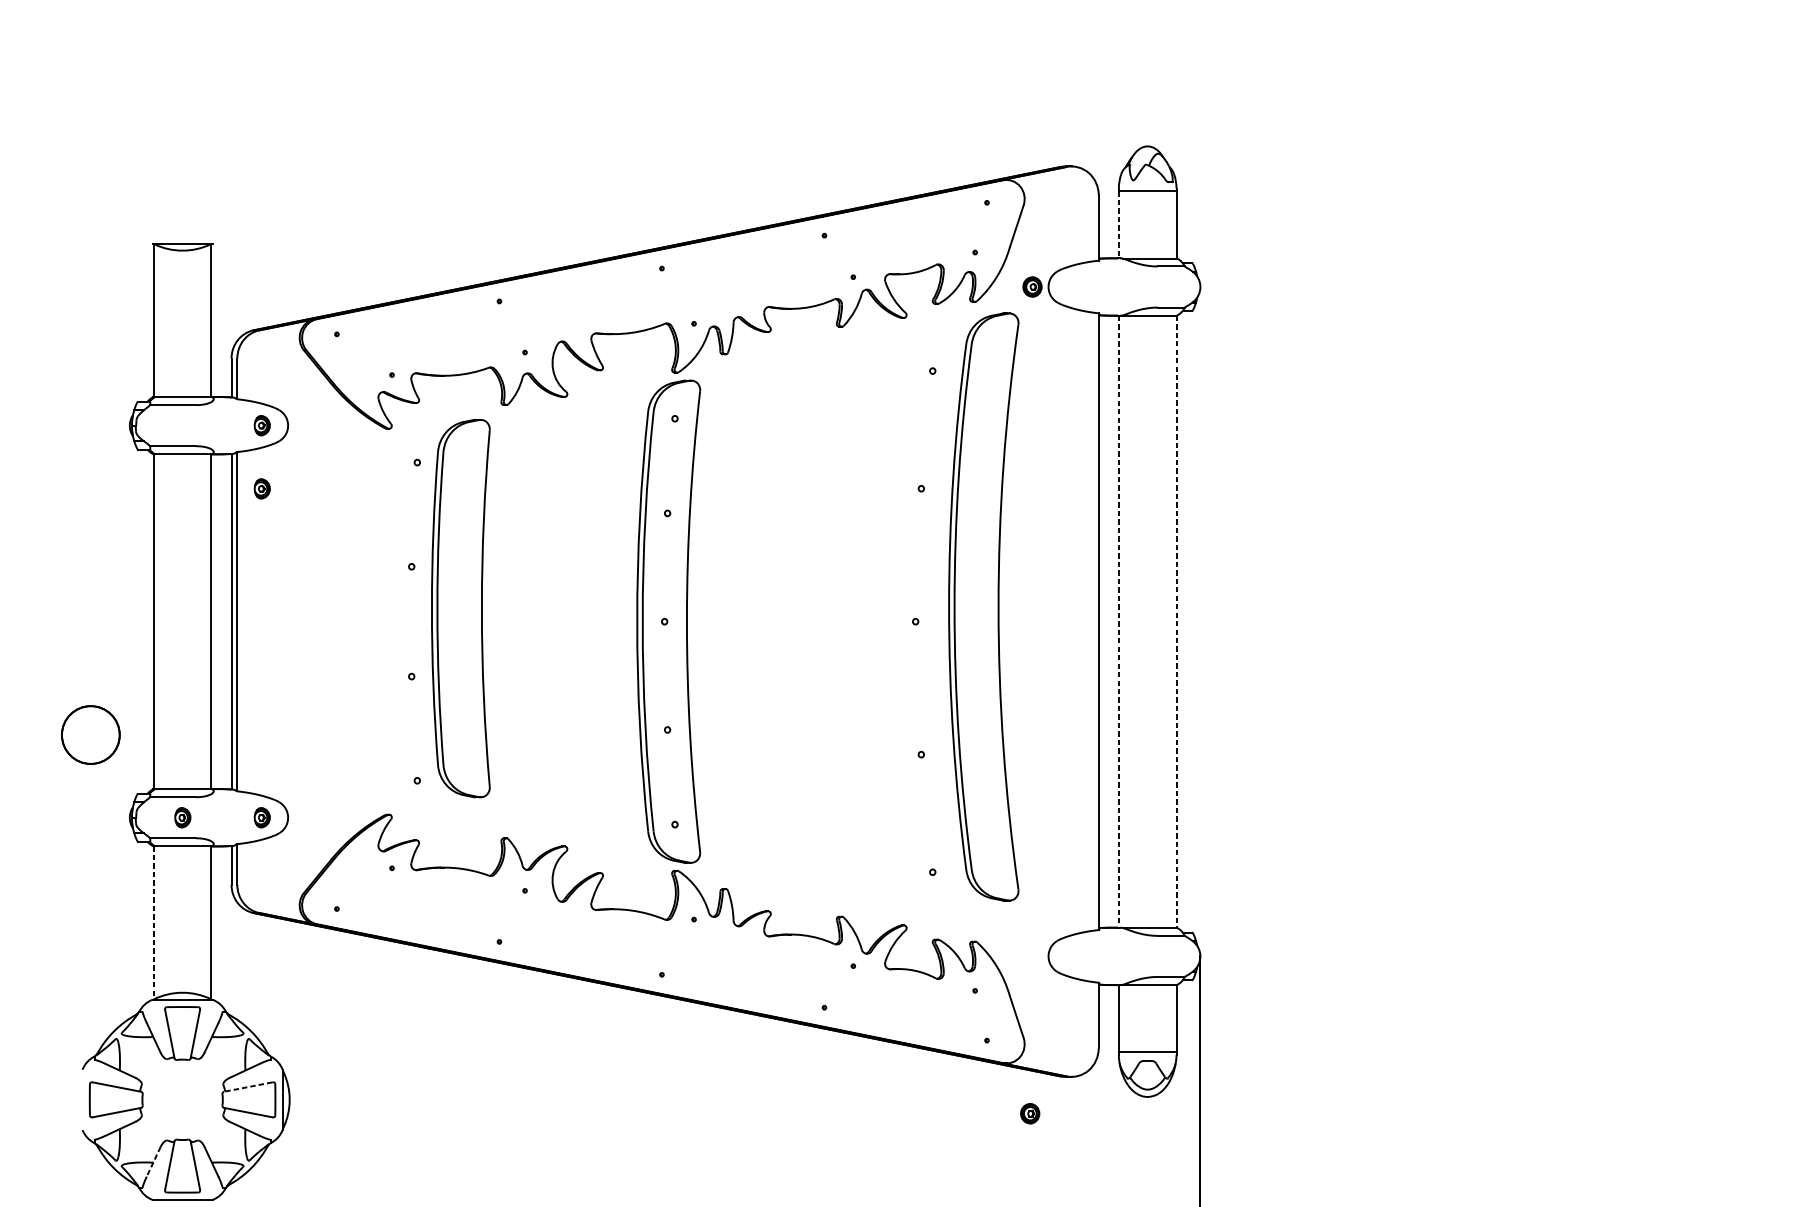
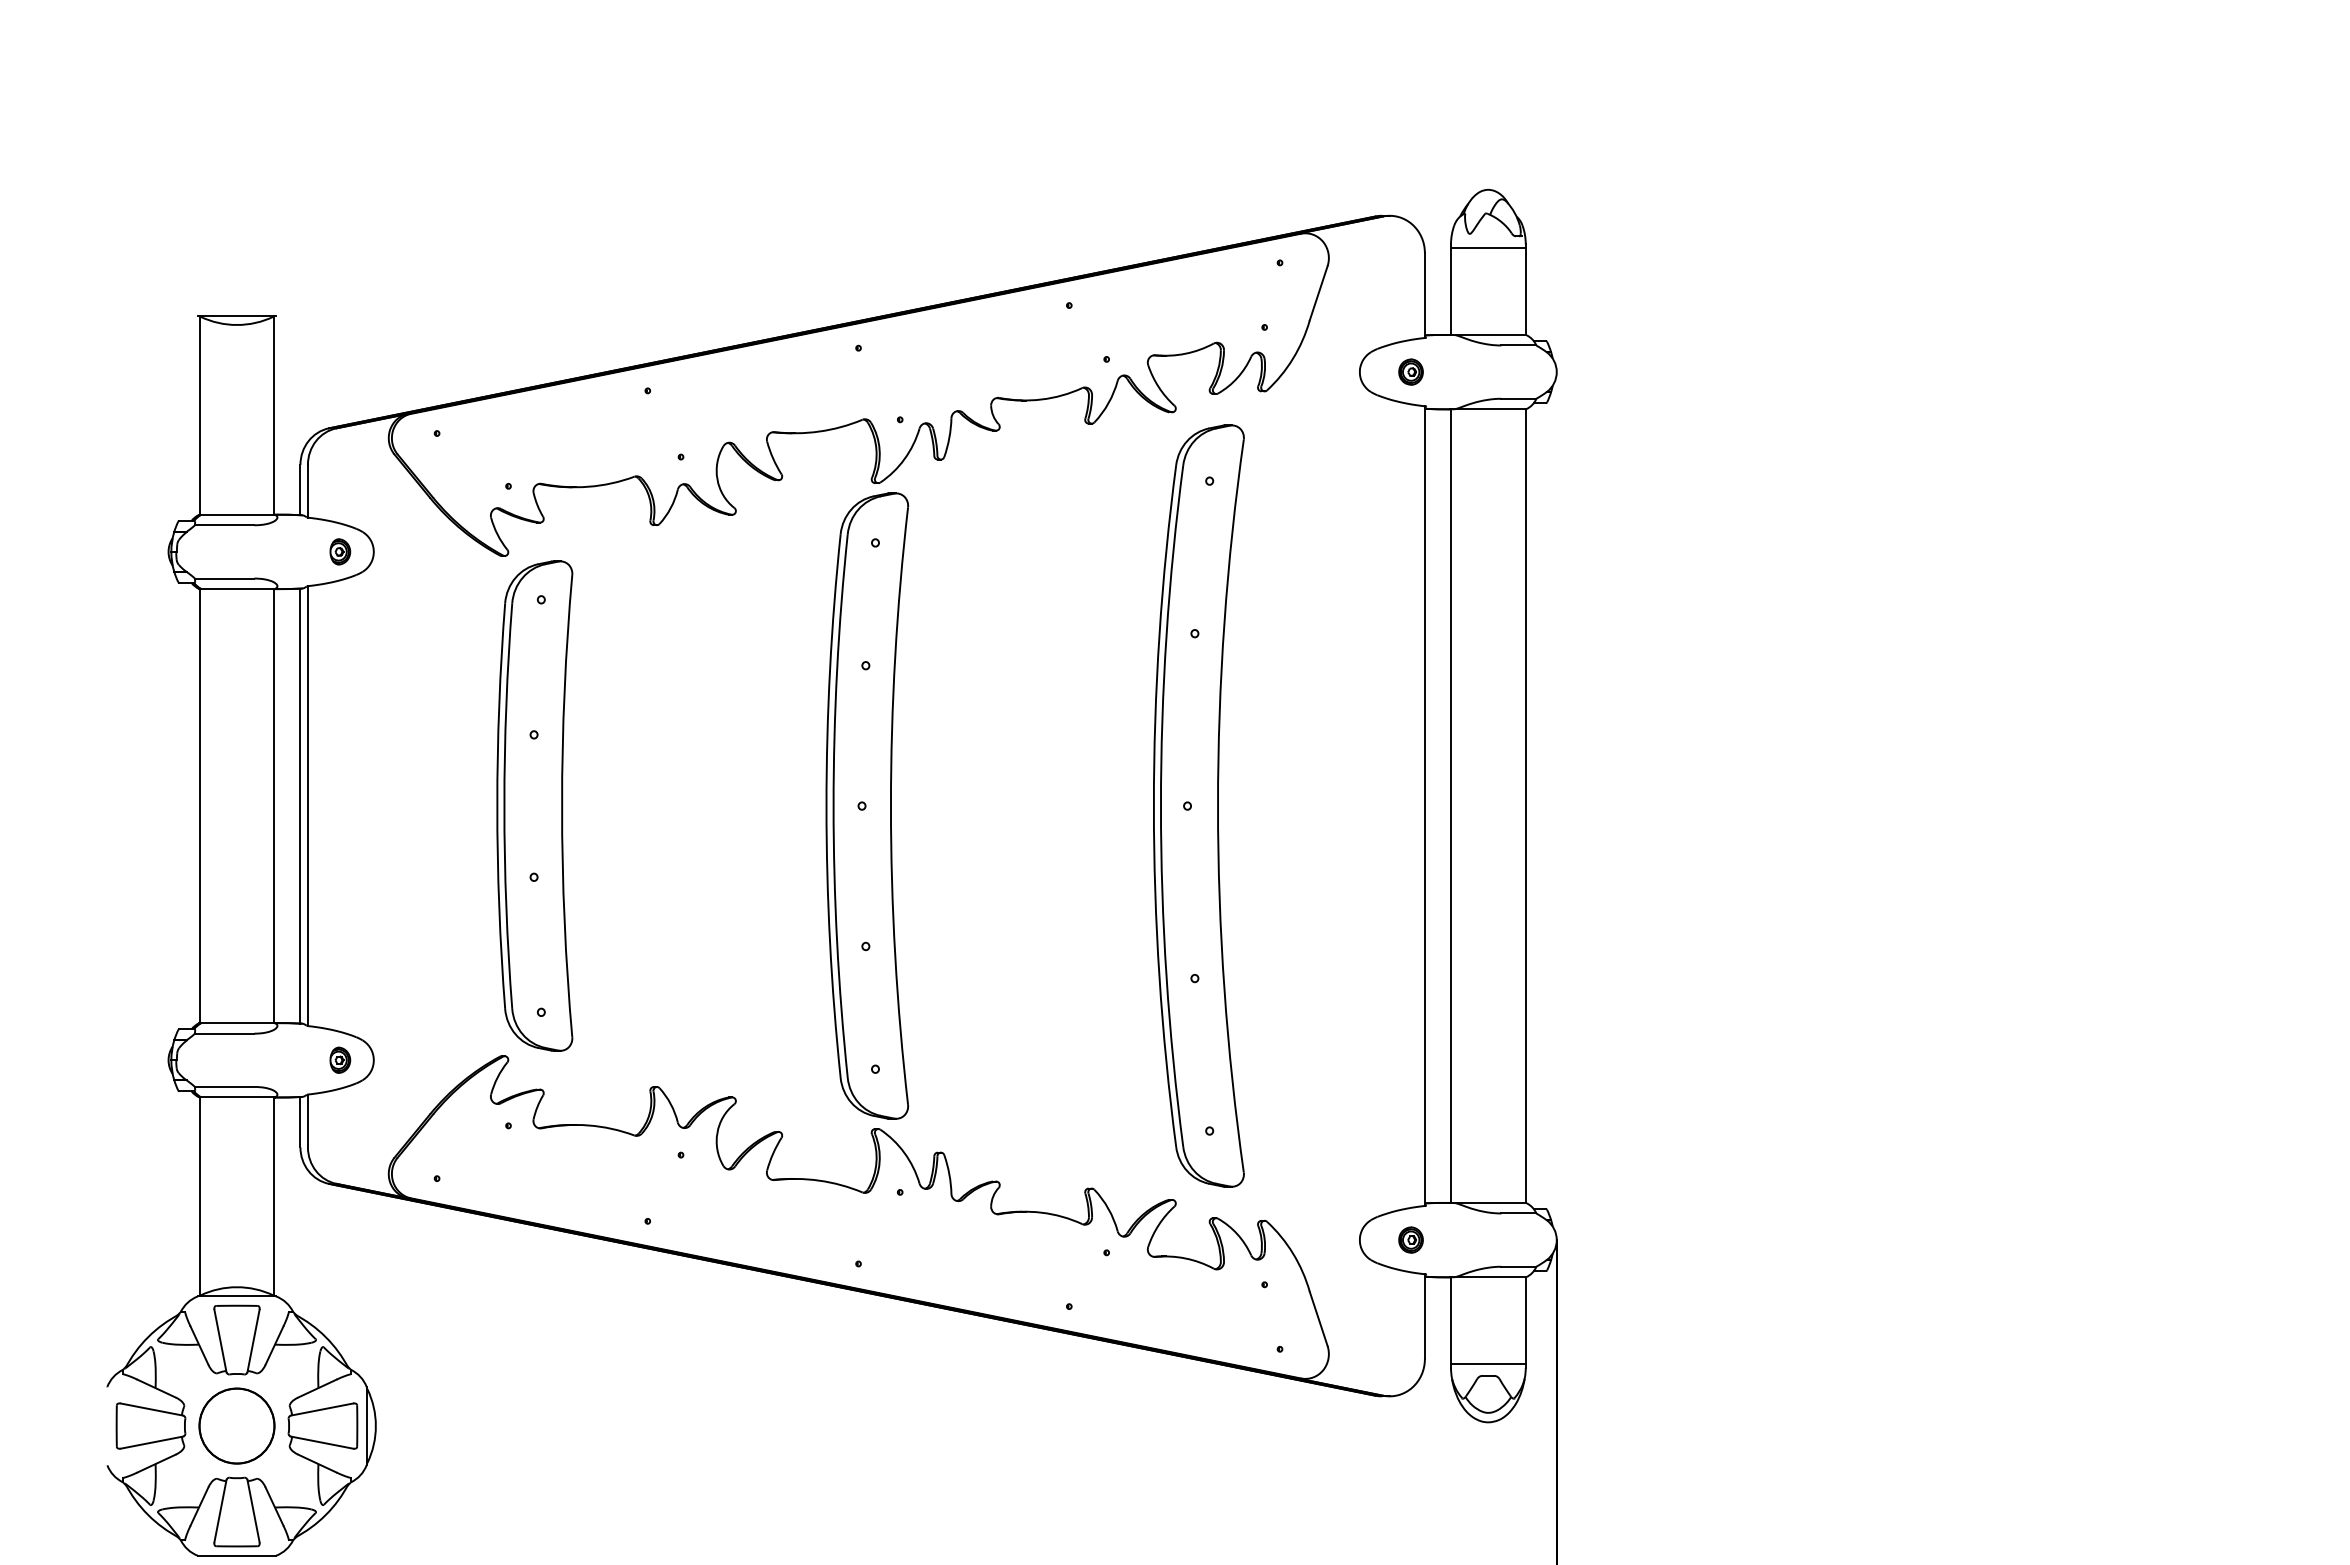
line: (1119, 225) -> (1451, 292), dashed -> solid
part: (1032, 286) -> (1410, 371), moved
part: (262, 488) -> (340, 633), removed
part: (983, 606) -> (1198, 805), moved
part: (460, 608) -> (534, 805), moved
line: (1119, 622) -> (1451, 806), dashed -> solid
line: (1176, 622) -> (1525, 806), dashed -> solid
circle: (90, 734) -> (236, 1425), moved
part: (183, 817) -> (237, 1059), removed
line: (153, 922) -> (199, 1196), dashed -> solid
line: (248, 1087) -> (322, 1409), dashed -> solid
part: (1029, 1113) -> (1410, 1239), moved
line: (153, 1161) -> (199, 1506), dashed -> solid

